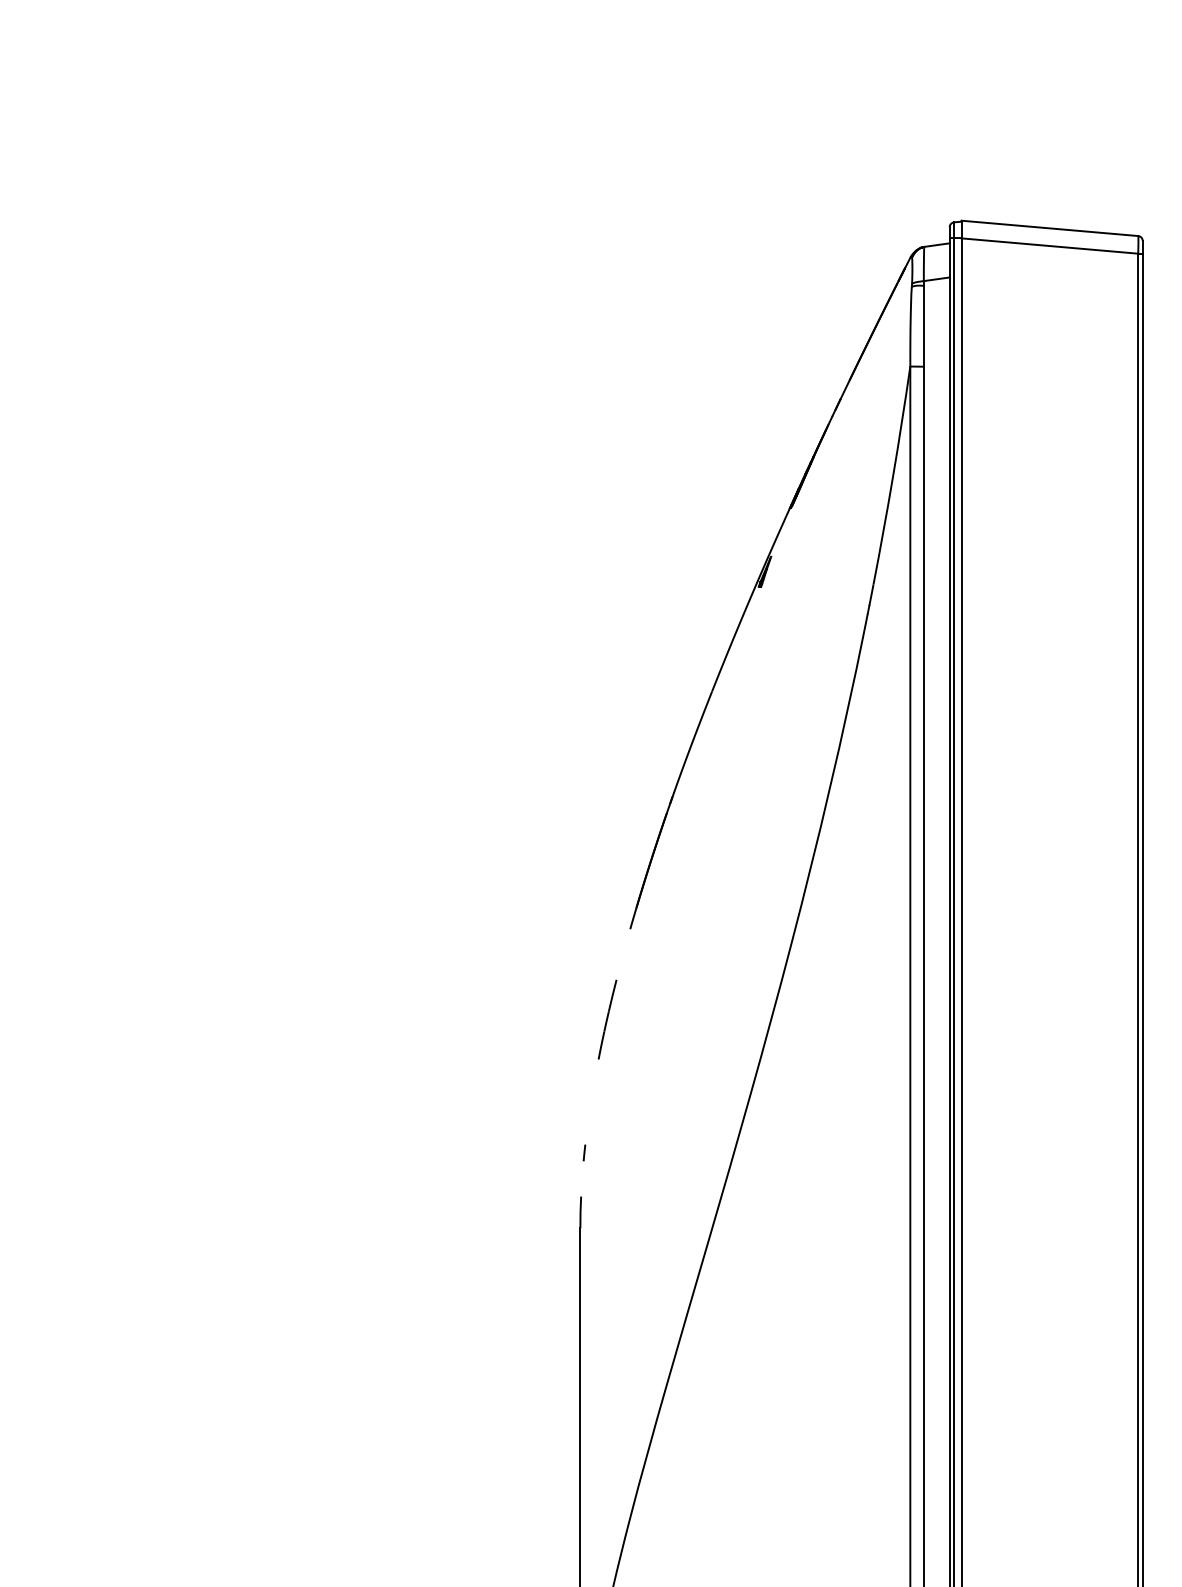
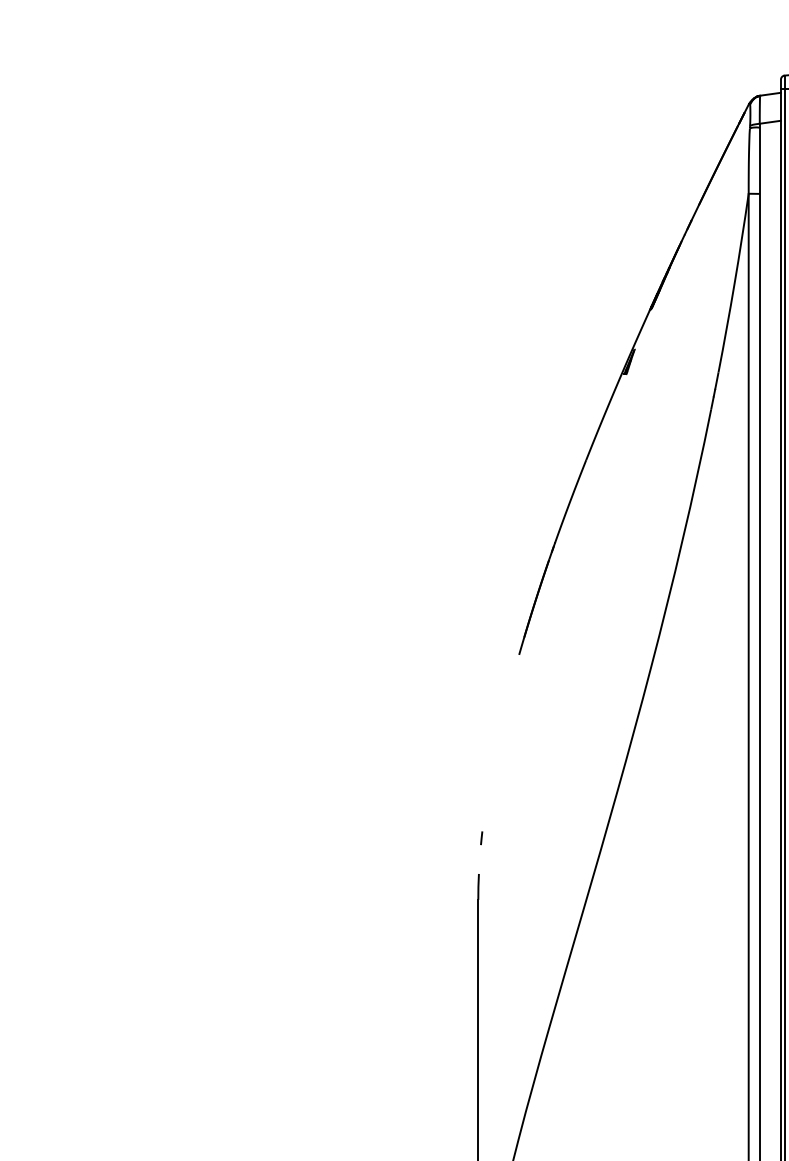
line: (607, 1019) -> (500, 728), removed

